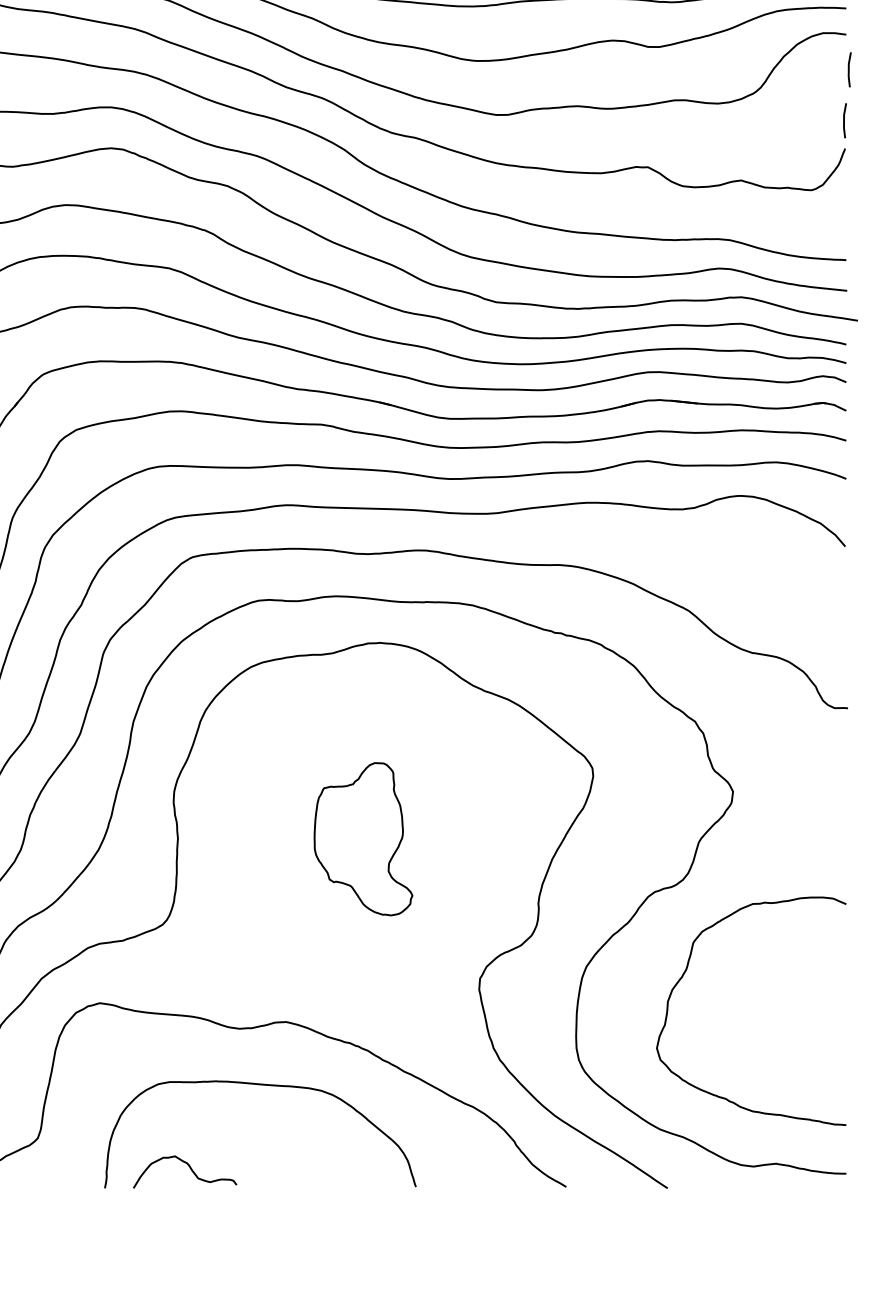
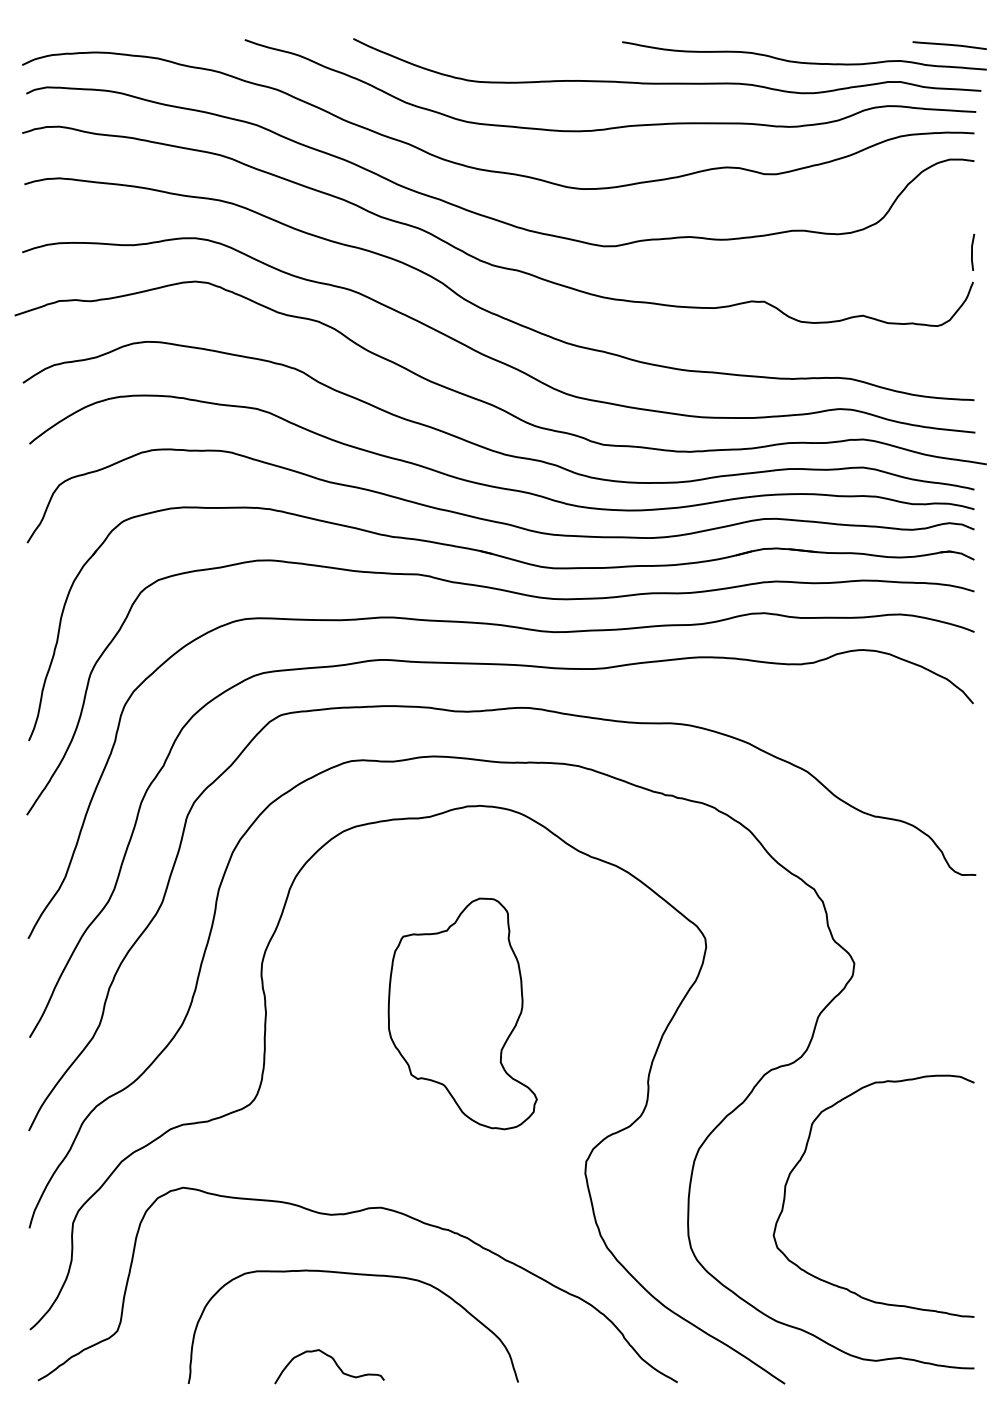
curve: (849, 68) -> (977, 197), removed
part: (363, 838) -> (462, 1013), size x1.43
curve: (190, 1170) -> (335, 1364), moved

